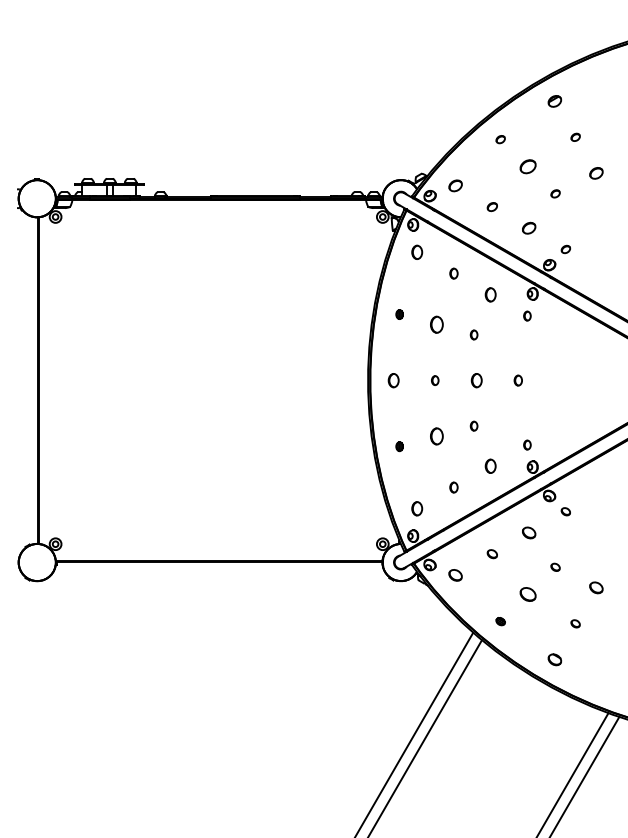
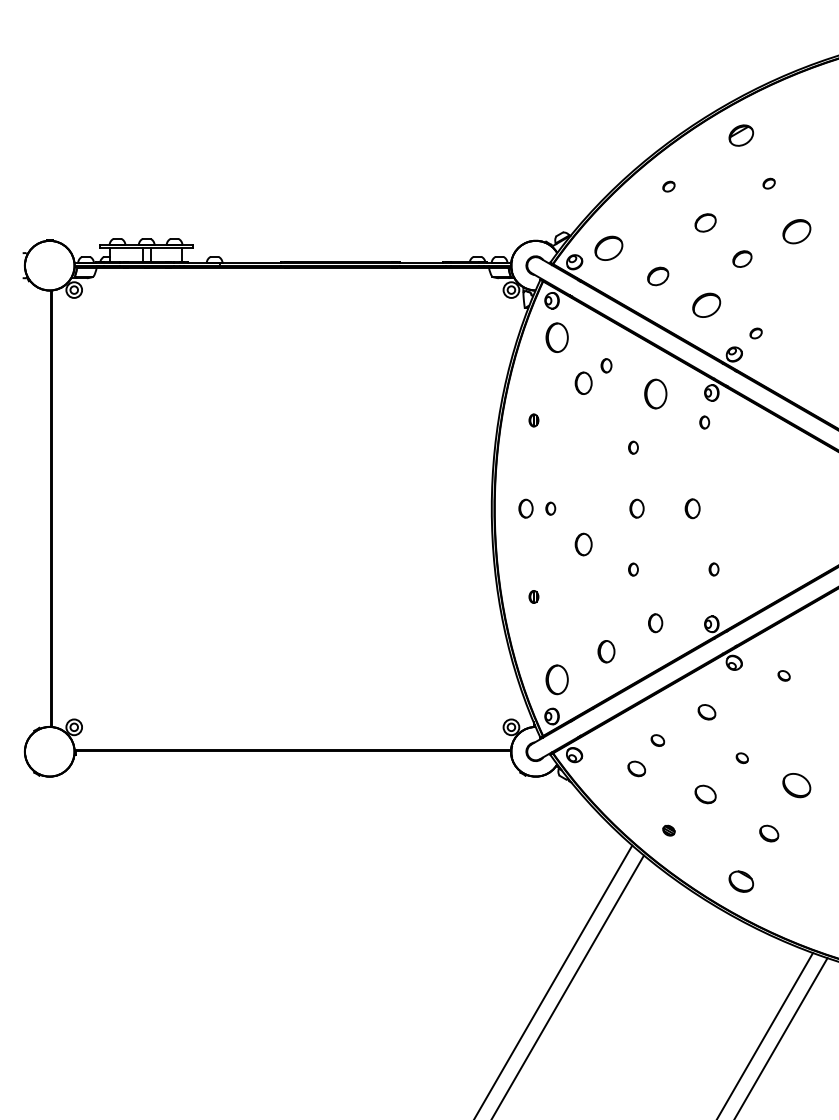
part: (554, 101) -> (740, 135), size x1.4
part: (596, 173) -> (796, 231), size x1.6
part: (455, 185) -> (608, 247), size x1.6
part: (555, 193) -> (742, 258), size x1.6
part: (491, 207) -> (656, 277), size x1.6
part: (529, 227) -> (707, 304), size x1.6
part: (417, 251) -> (557, 336), size x1.6
part: (490, 294) -> (655, 393), size x1.6
part: (436, 324) -> (583, 382), moved
part: (435, 380) -> (551, 508), moved
part: (517, 380) -> (691, 508), size x1.4
part: (436, 436) -> (583, 544), moved
part: (527, 444) -> (714, 568), moved
part: (453, 487) -> (605, 651), size x1.6
part: (417, 508) -> (557, 679), size x1.6
part: (565, 511) -> (783, 675), moved
part: (455, 575) -> (636, 769), moved
part: (596, 587) -> (796, 785), size x1.6
part: (575, 623) -> (768, 833), size x1.6
part: (554, 659) -> (740, 881), size x1.4

